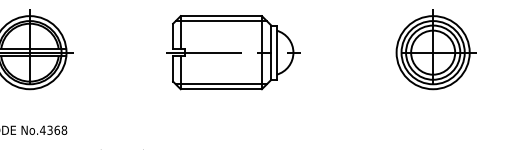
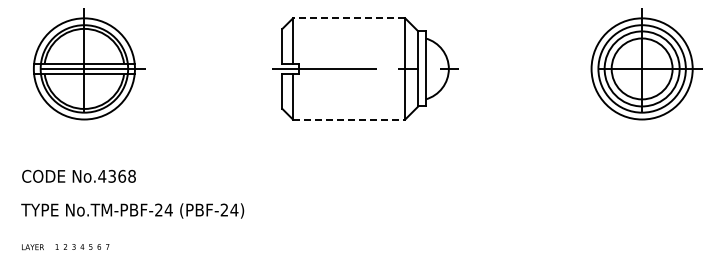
line: (220, 16) -> (348, 18), solid -> dashed
line: (221, 21) -> (349, 25), removed
line: (221, 84) -> (349, 112), removed
line: (221, 89) -> (349, 119), solid -> dashed

